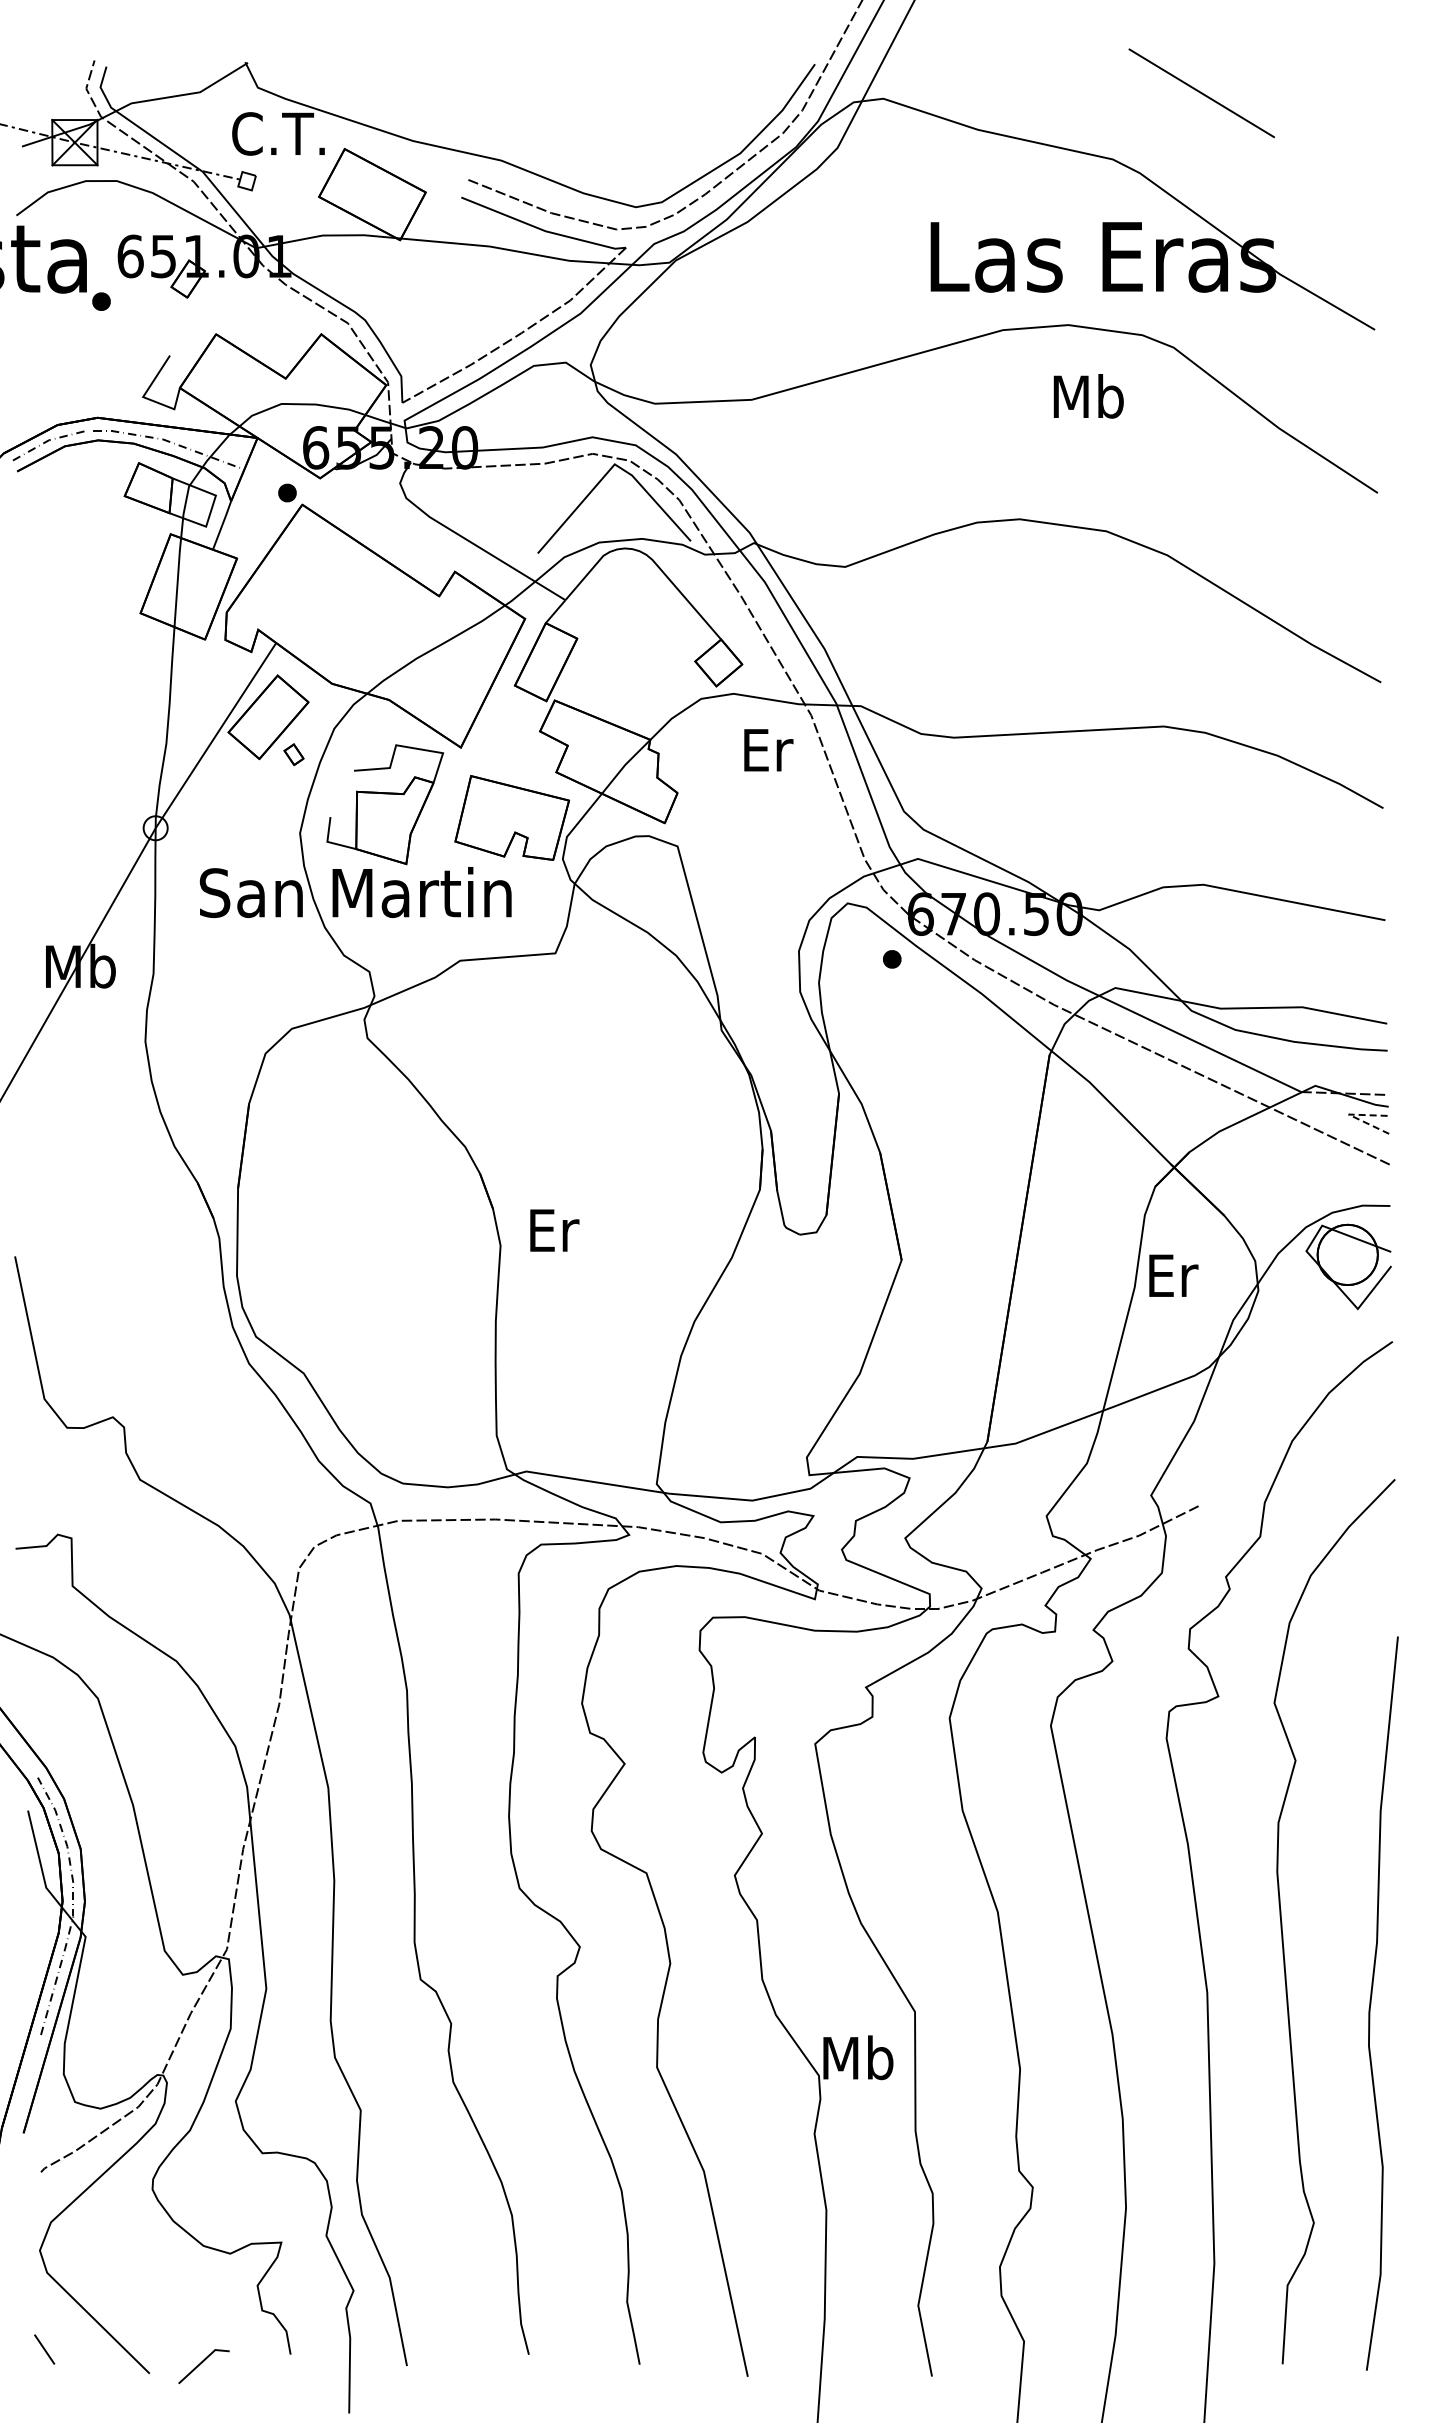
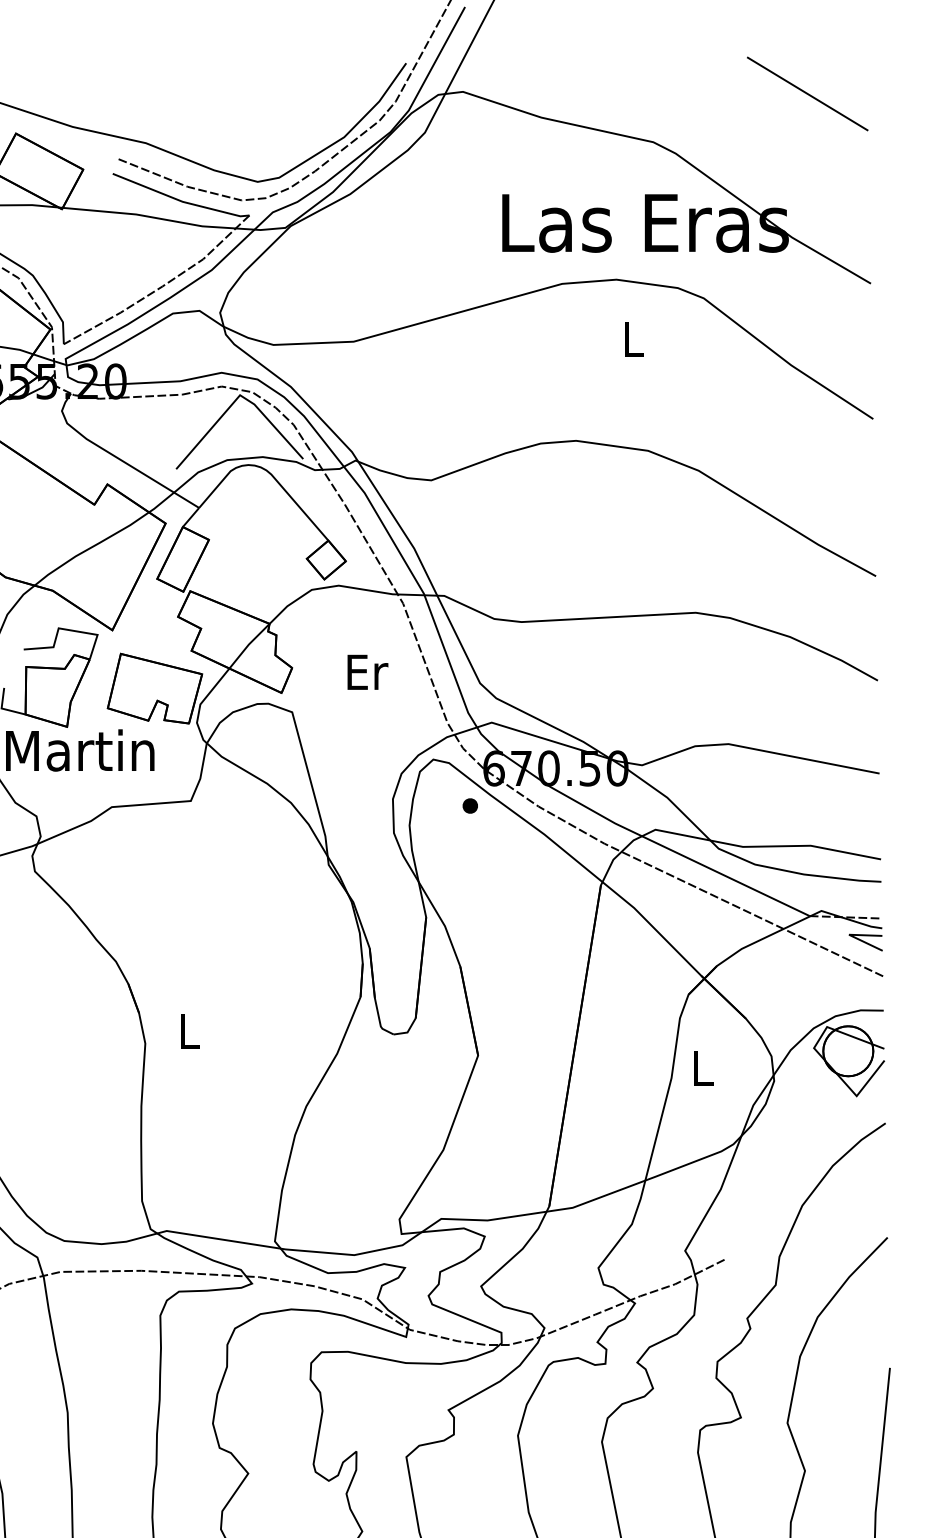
line: (1201, 93) -> (807, 94), moved
text: (1088, 396) -> (633, 338), Mb -> L
text: (768, 750) -> (367, 672), moved
line: (1349, 1114) -> (849, 934), dashed -> solid
text: (554, 1230) -> (190, 1030), Er -> L
text: (1173, 1275) -> (703, 1068), Er -> L

